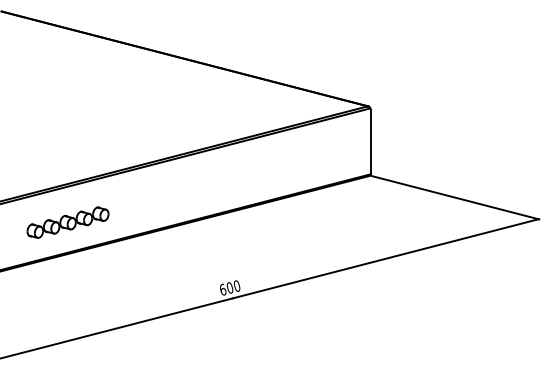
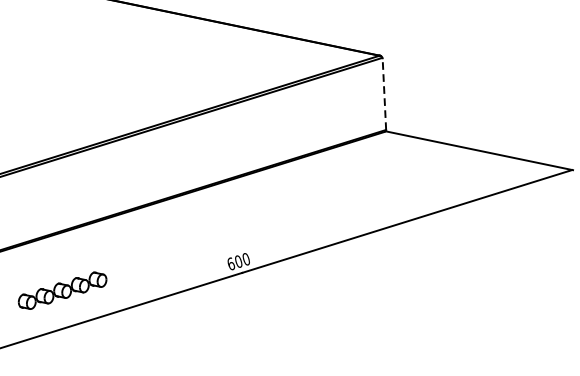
line: (370, 141) -> (384, 94), solid -> dashed
part: (67, 222) -> (61, 290), moved

